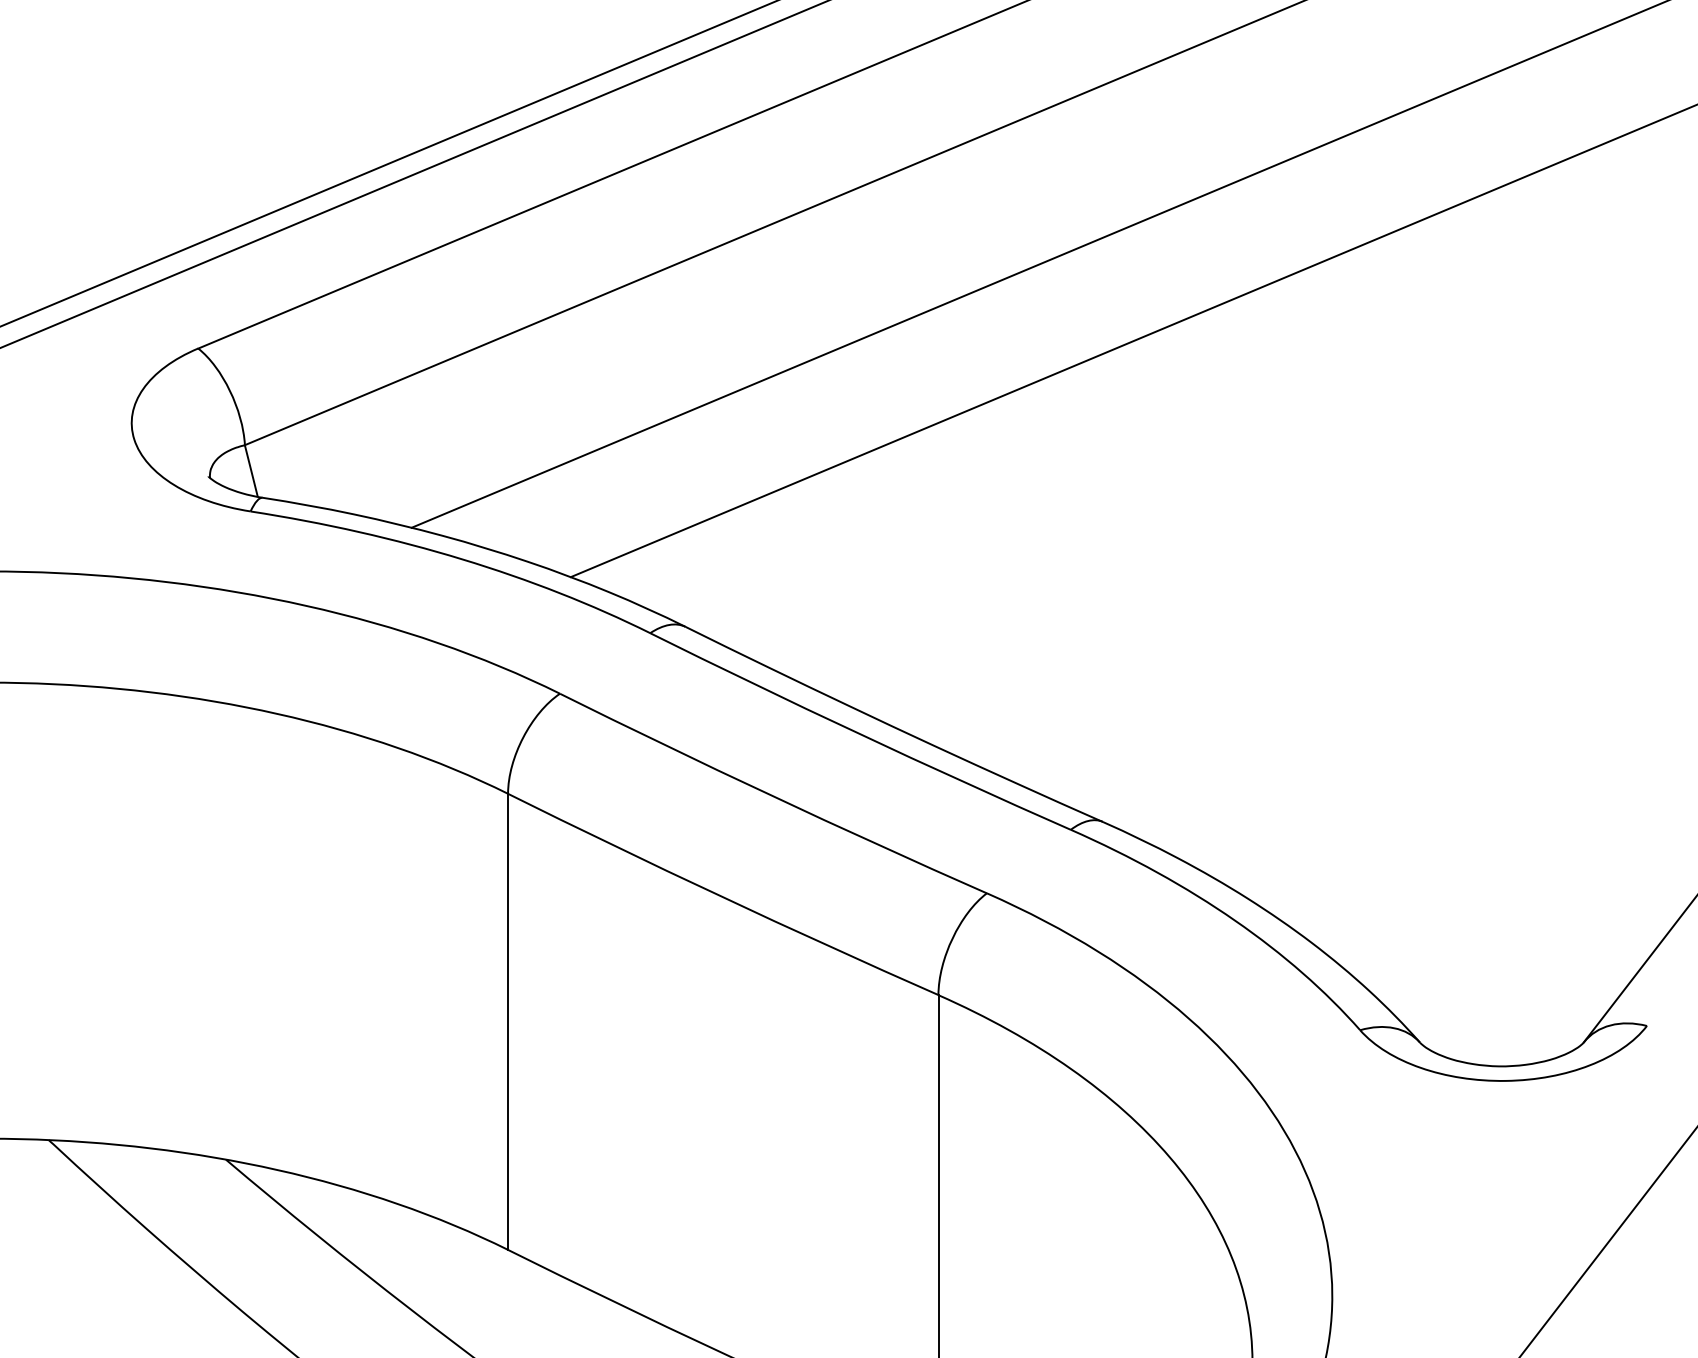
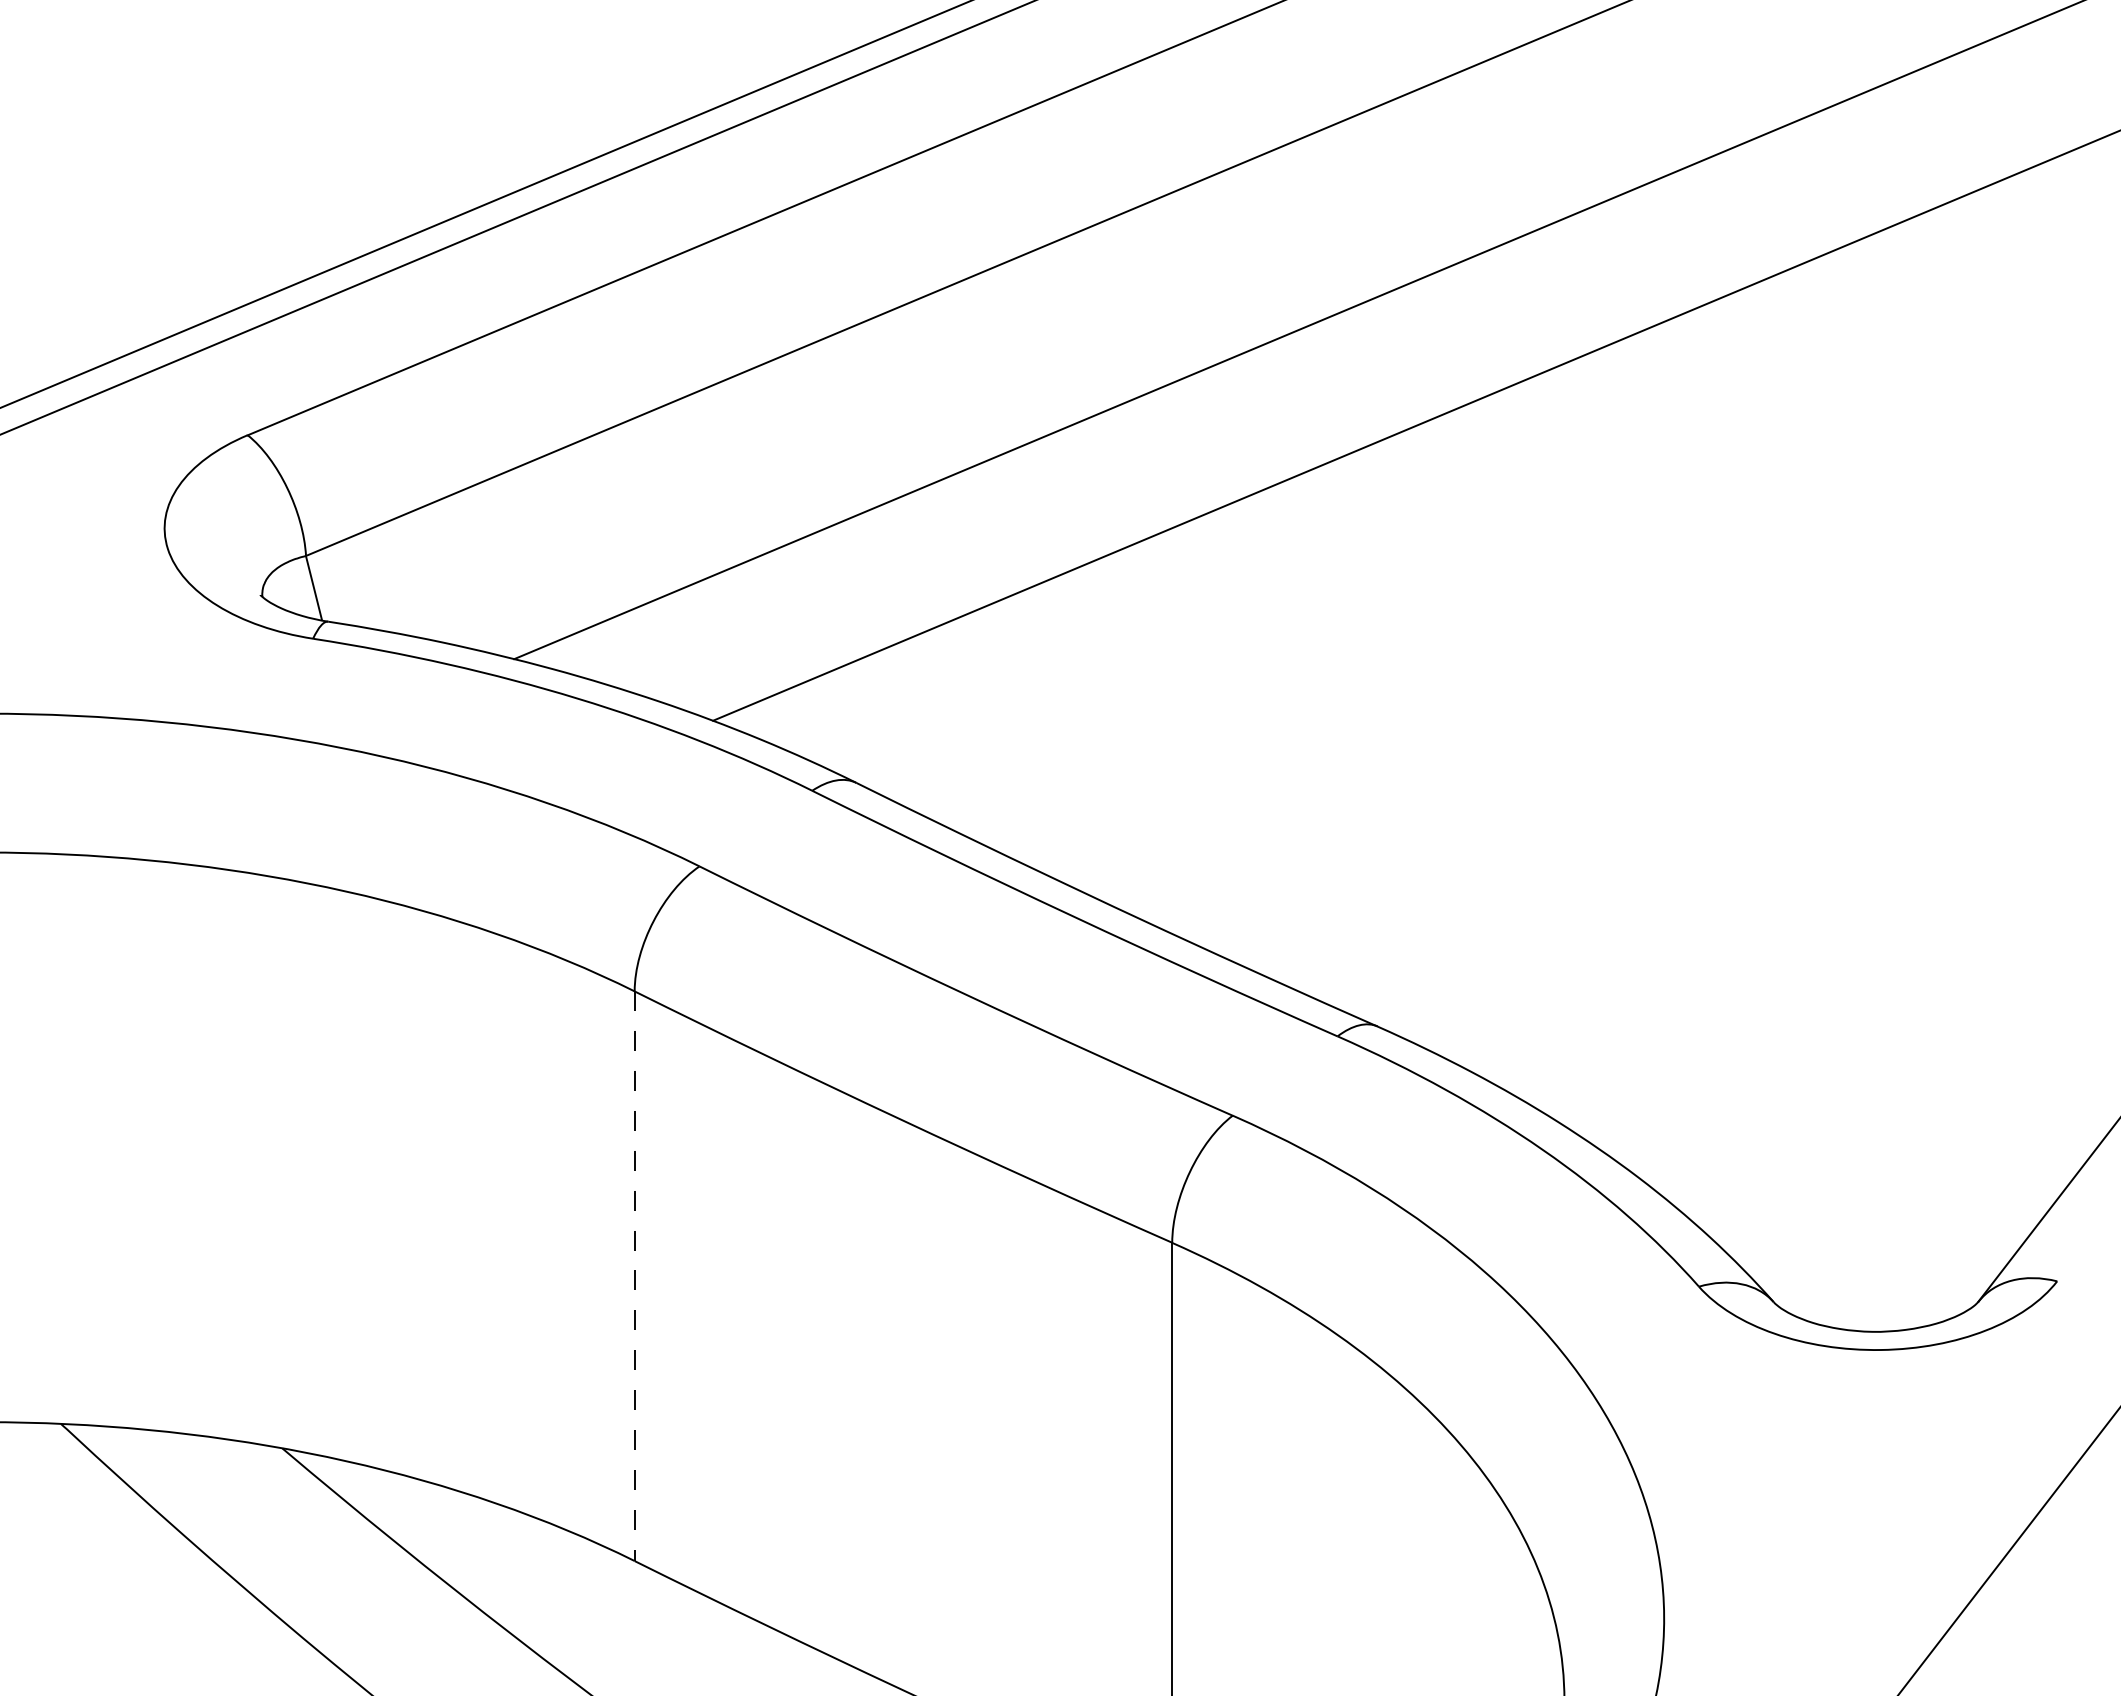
line: (508, 1022) -> (635, 1277), solid -> dashed

